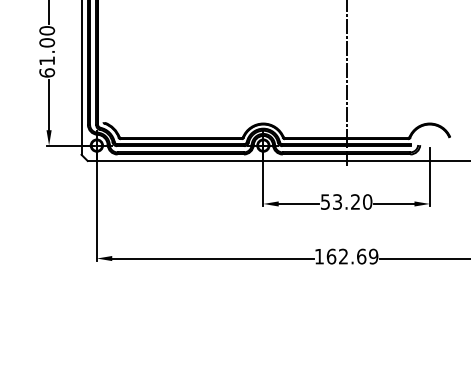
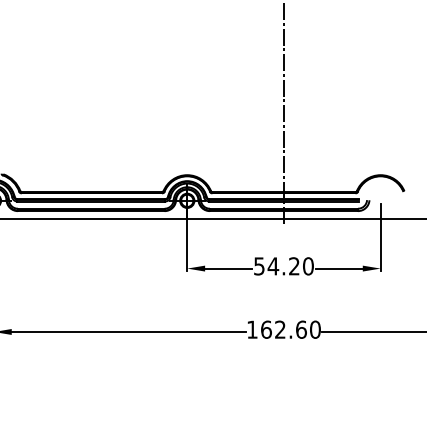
text: (337, 201) -> (273, 265), 53.20 -> 54.20
text: (373, 256) -> (315, 329), 162.69 -> 162.60

